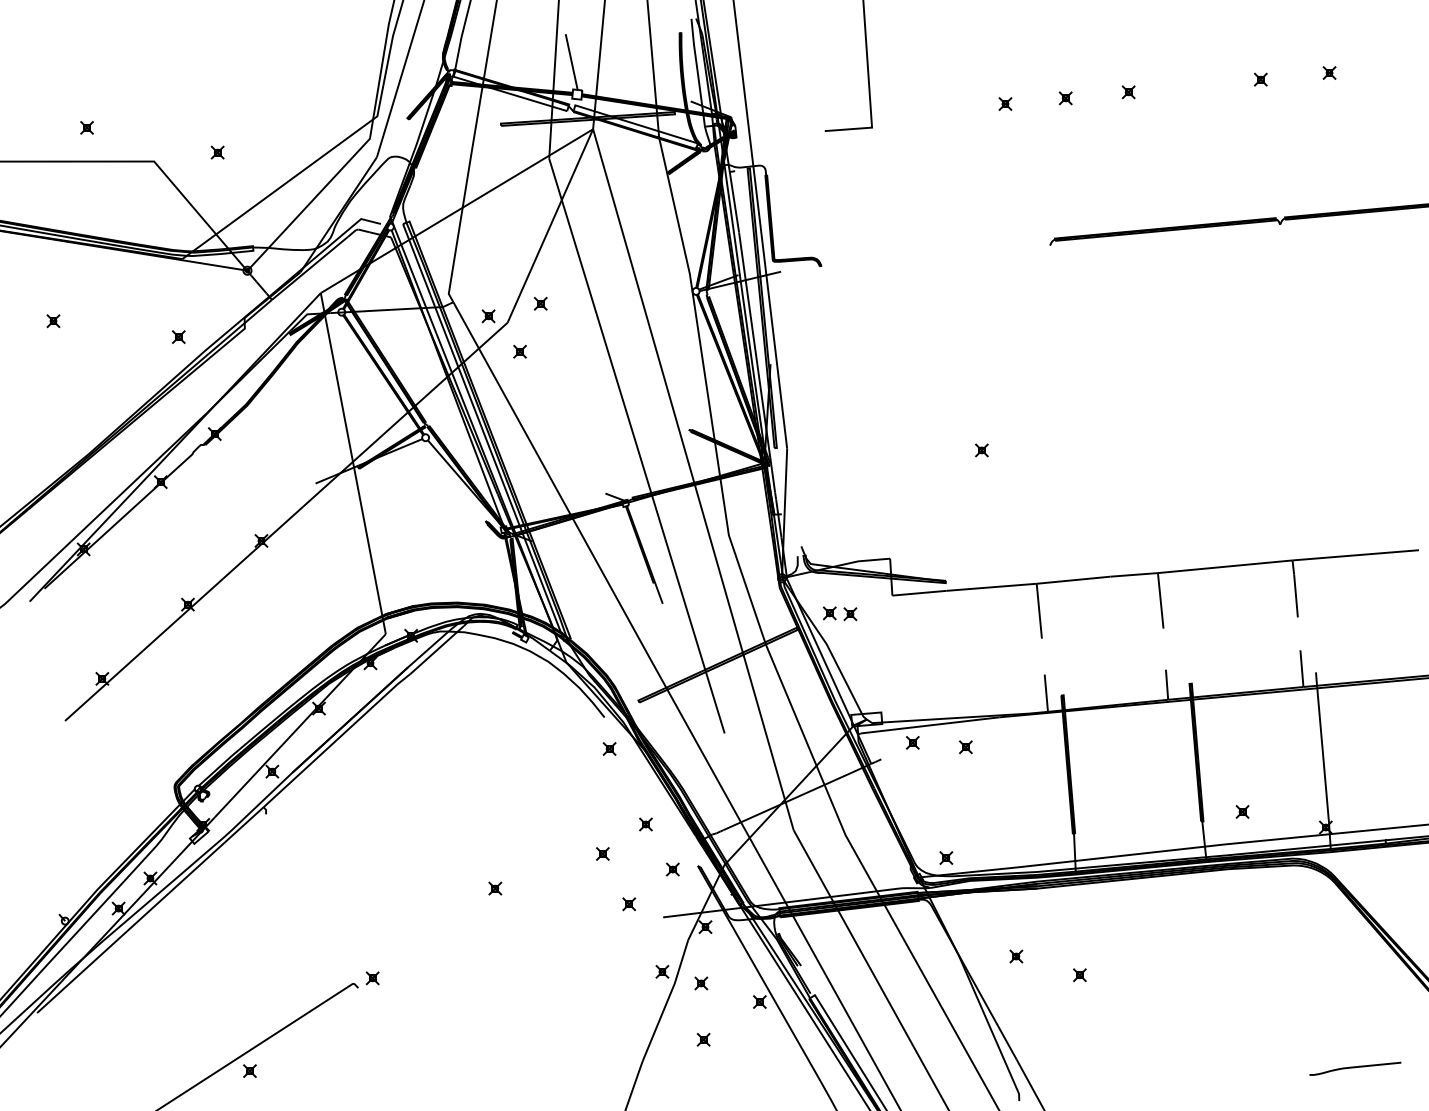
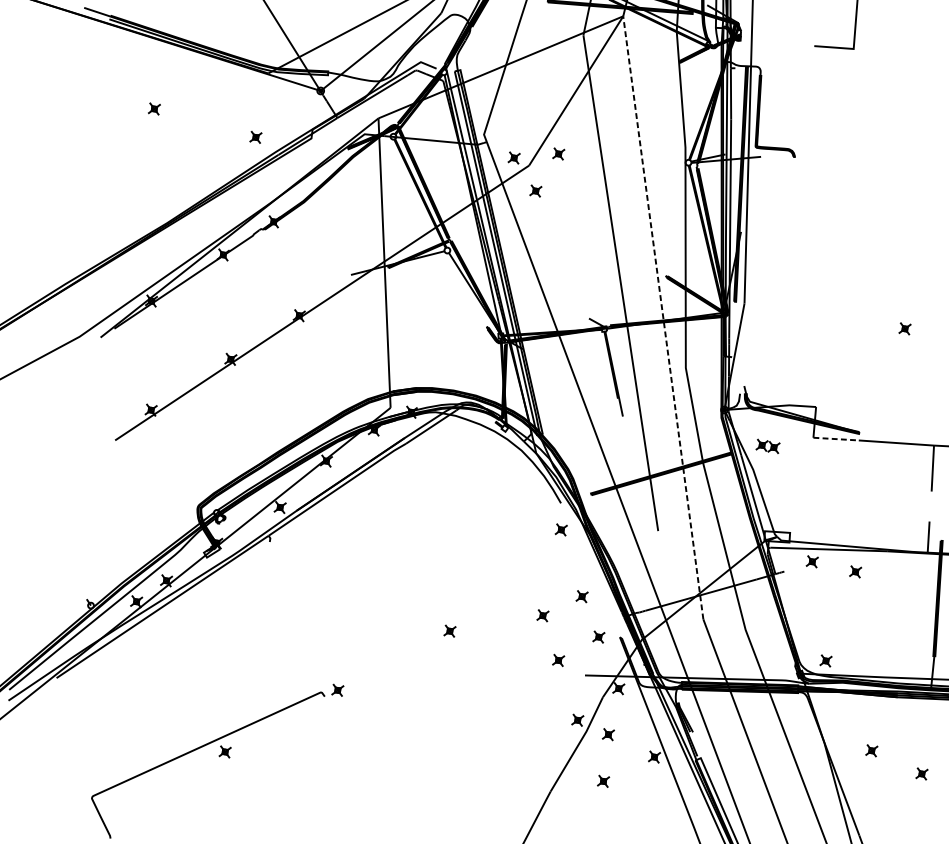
line: (693, 479) -> (663, 317), solid -> dashed
line: (919, 593) -> (836, 439), solid -> dashed
part: (839, 613) -> (767, 446), size x0.7

